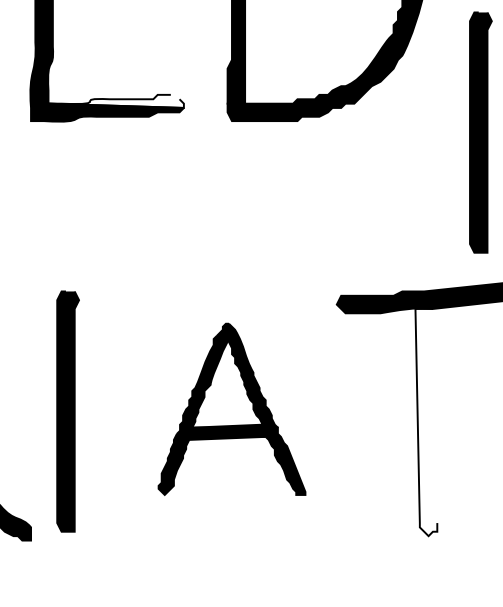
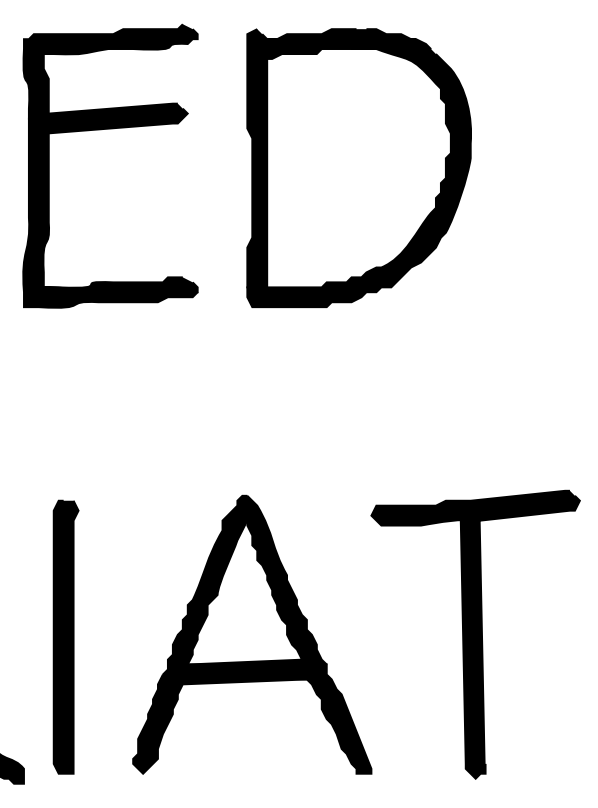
fill: (115, 101) -> (120, 284), added
part: (480, 131) -> (534, 319), removed
part: (232, 409) -> (252, 634), size x1.43
fill: (425, 422) -> (472, 649), added

